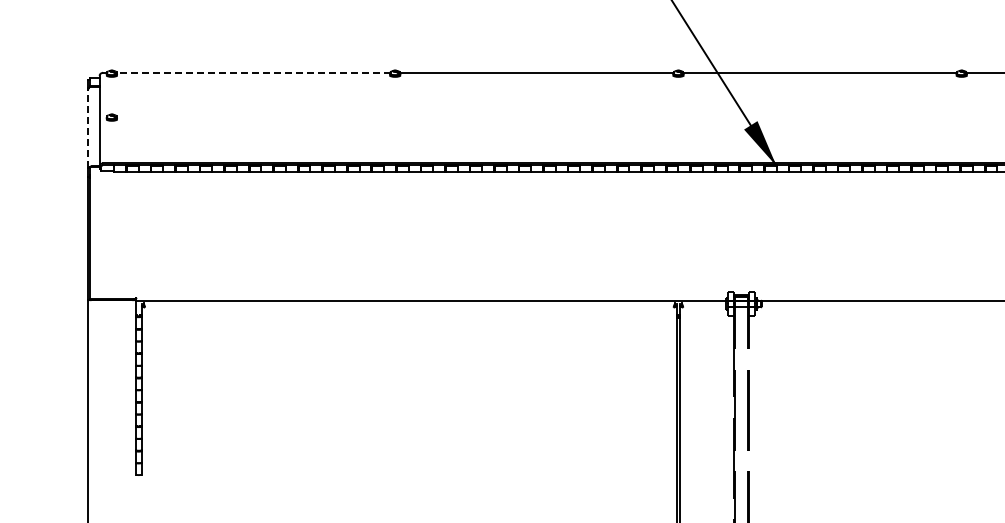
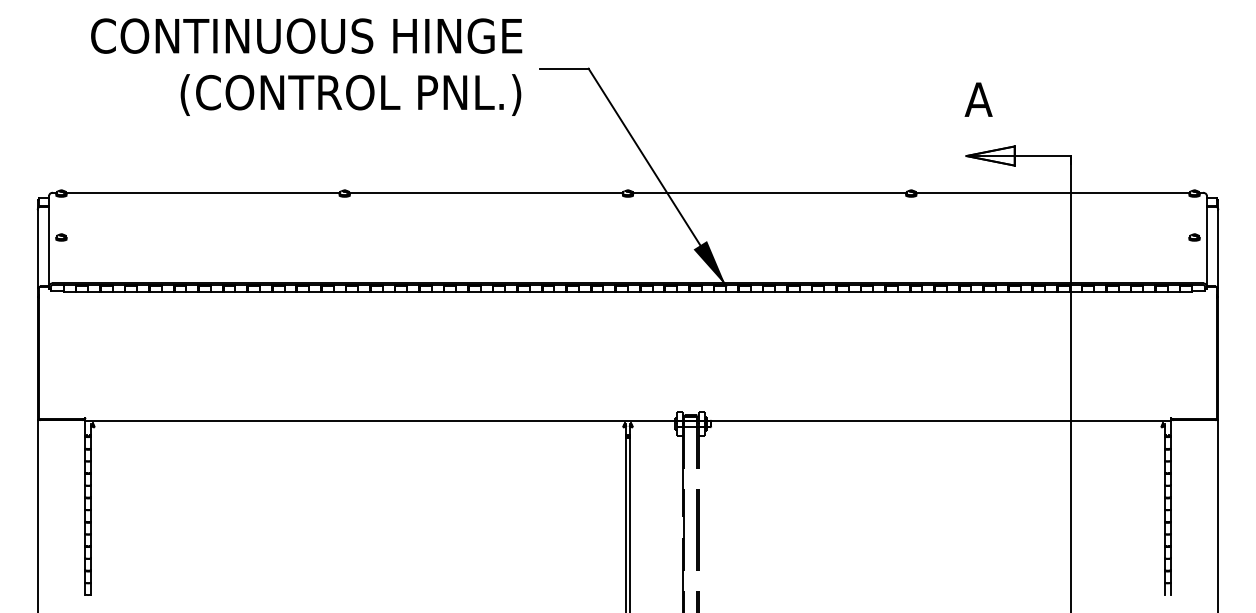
line: (252, 72) -> (202, 192), dashed -> solid
line: (87, 128) -> (37, 248), dashed -> solid

